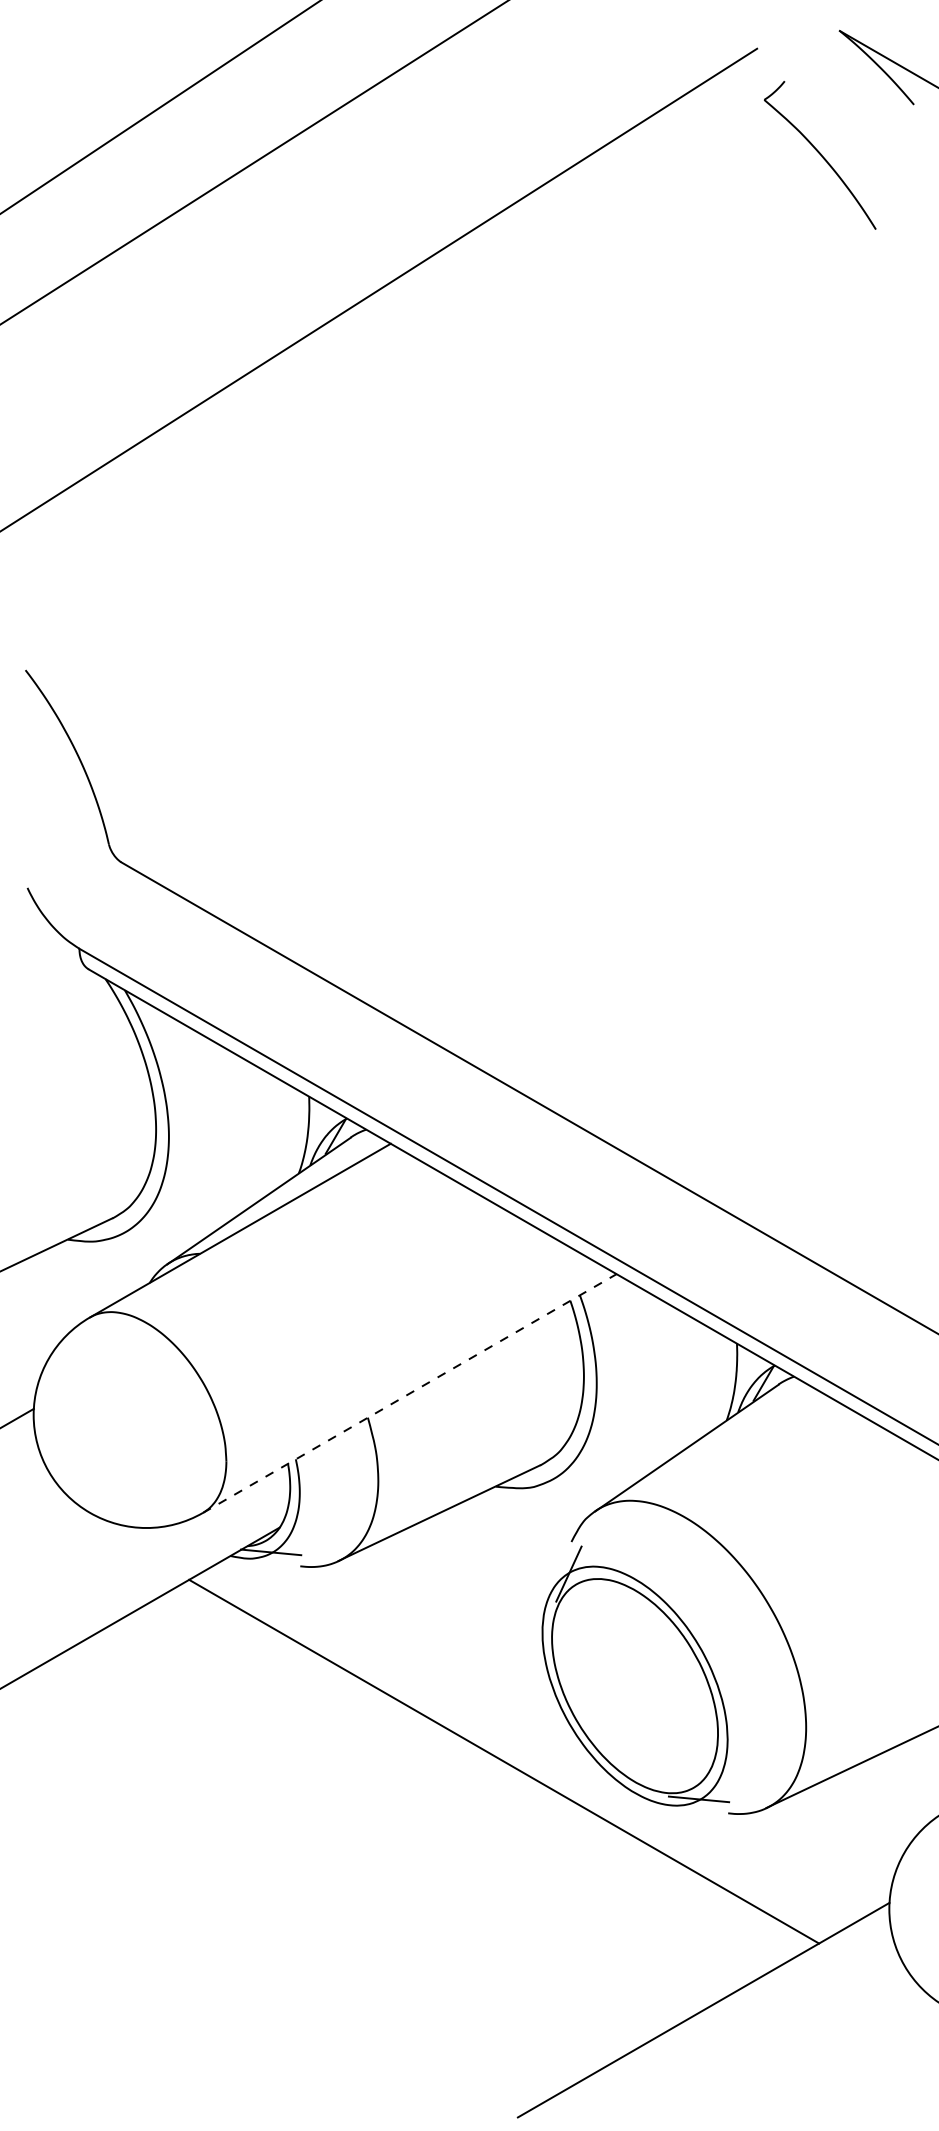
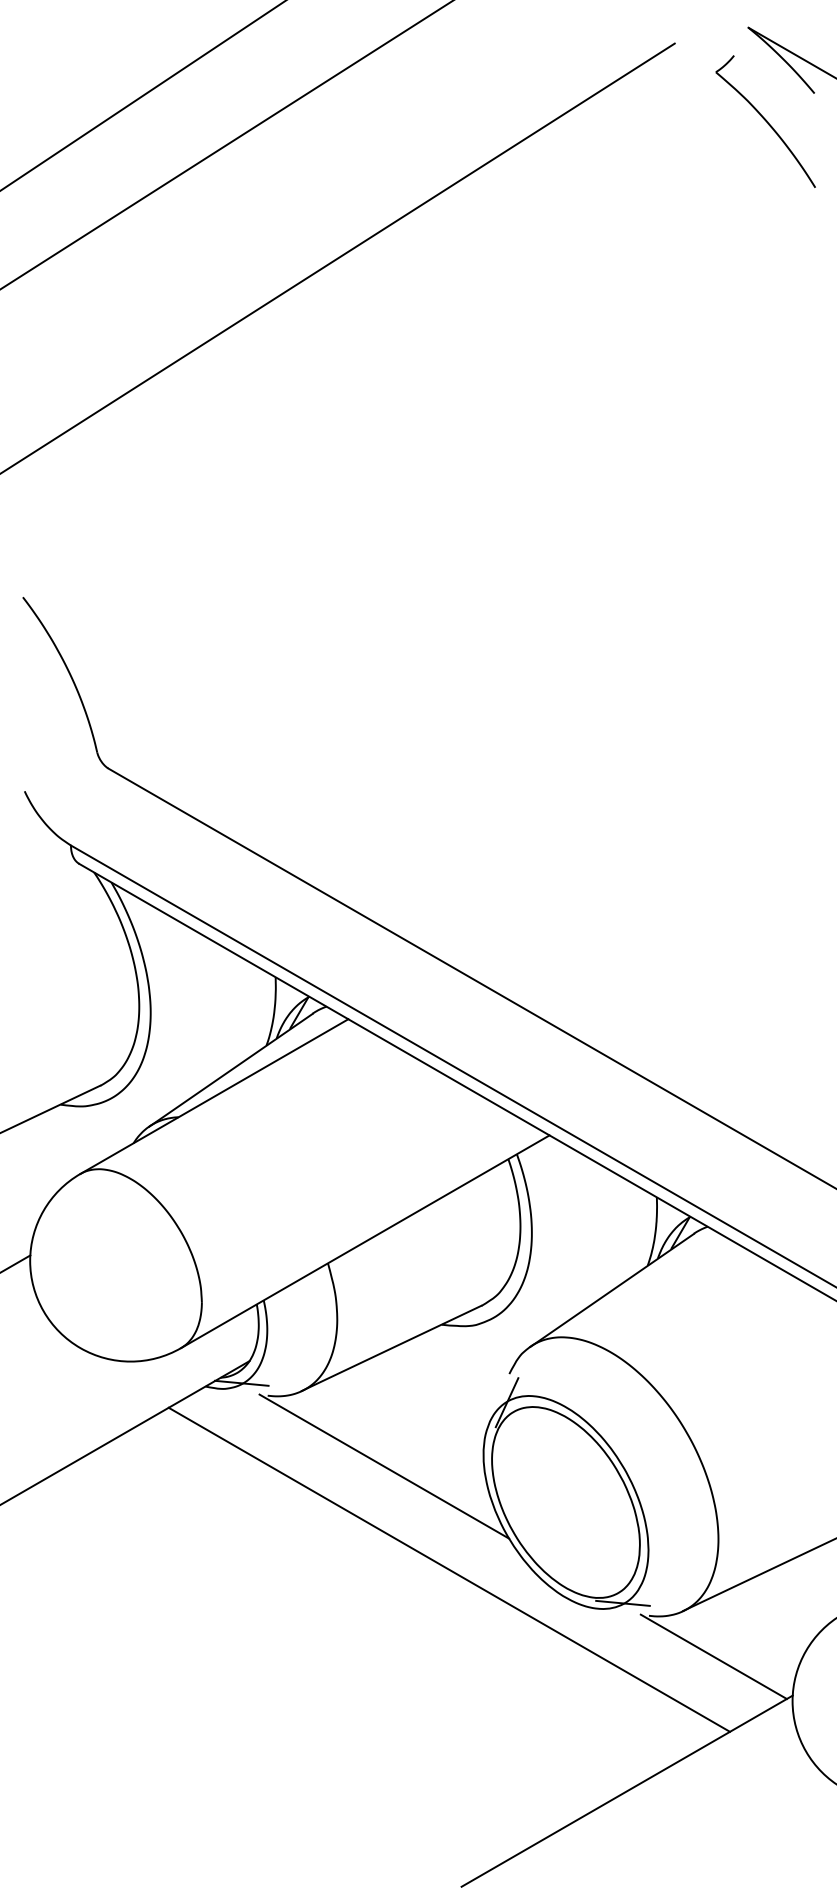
part: (820, 155) -> (765, 121), moved
line: (409, 1393) -> (365, 1241), dashed -> solid
line: (431, 1645) -> (384, 1466), added
line: (800, 1859) -> (713, 1656), added

